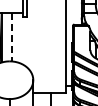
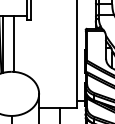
line: (11, 37) -> (13, 43), dashed -> solid

